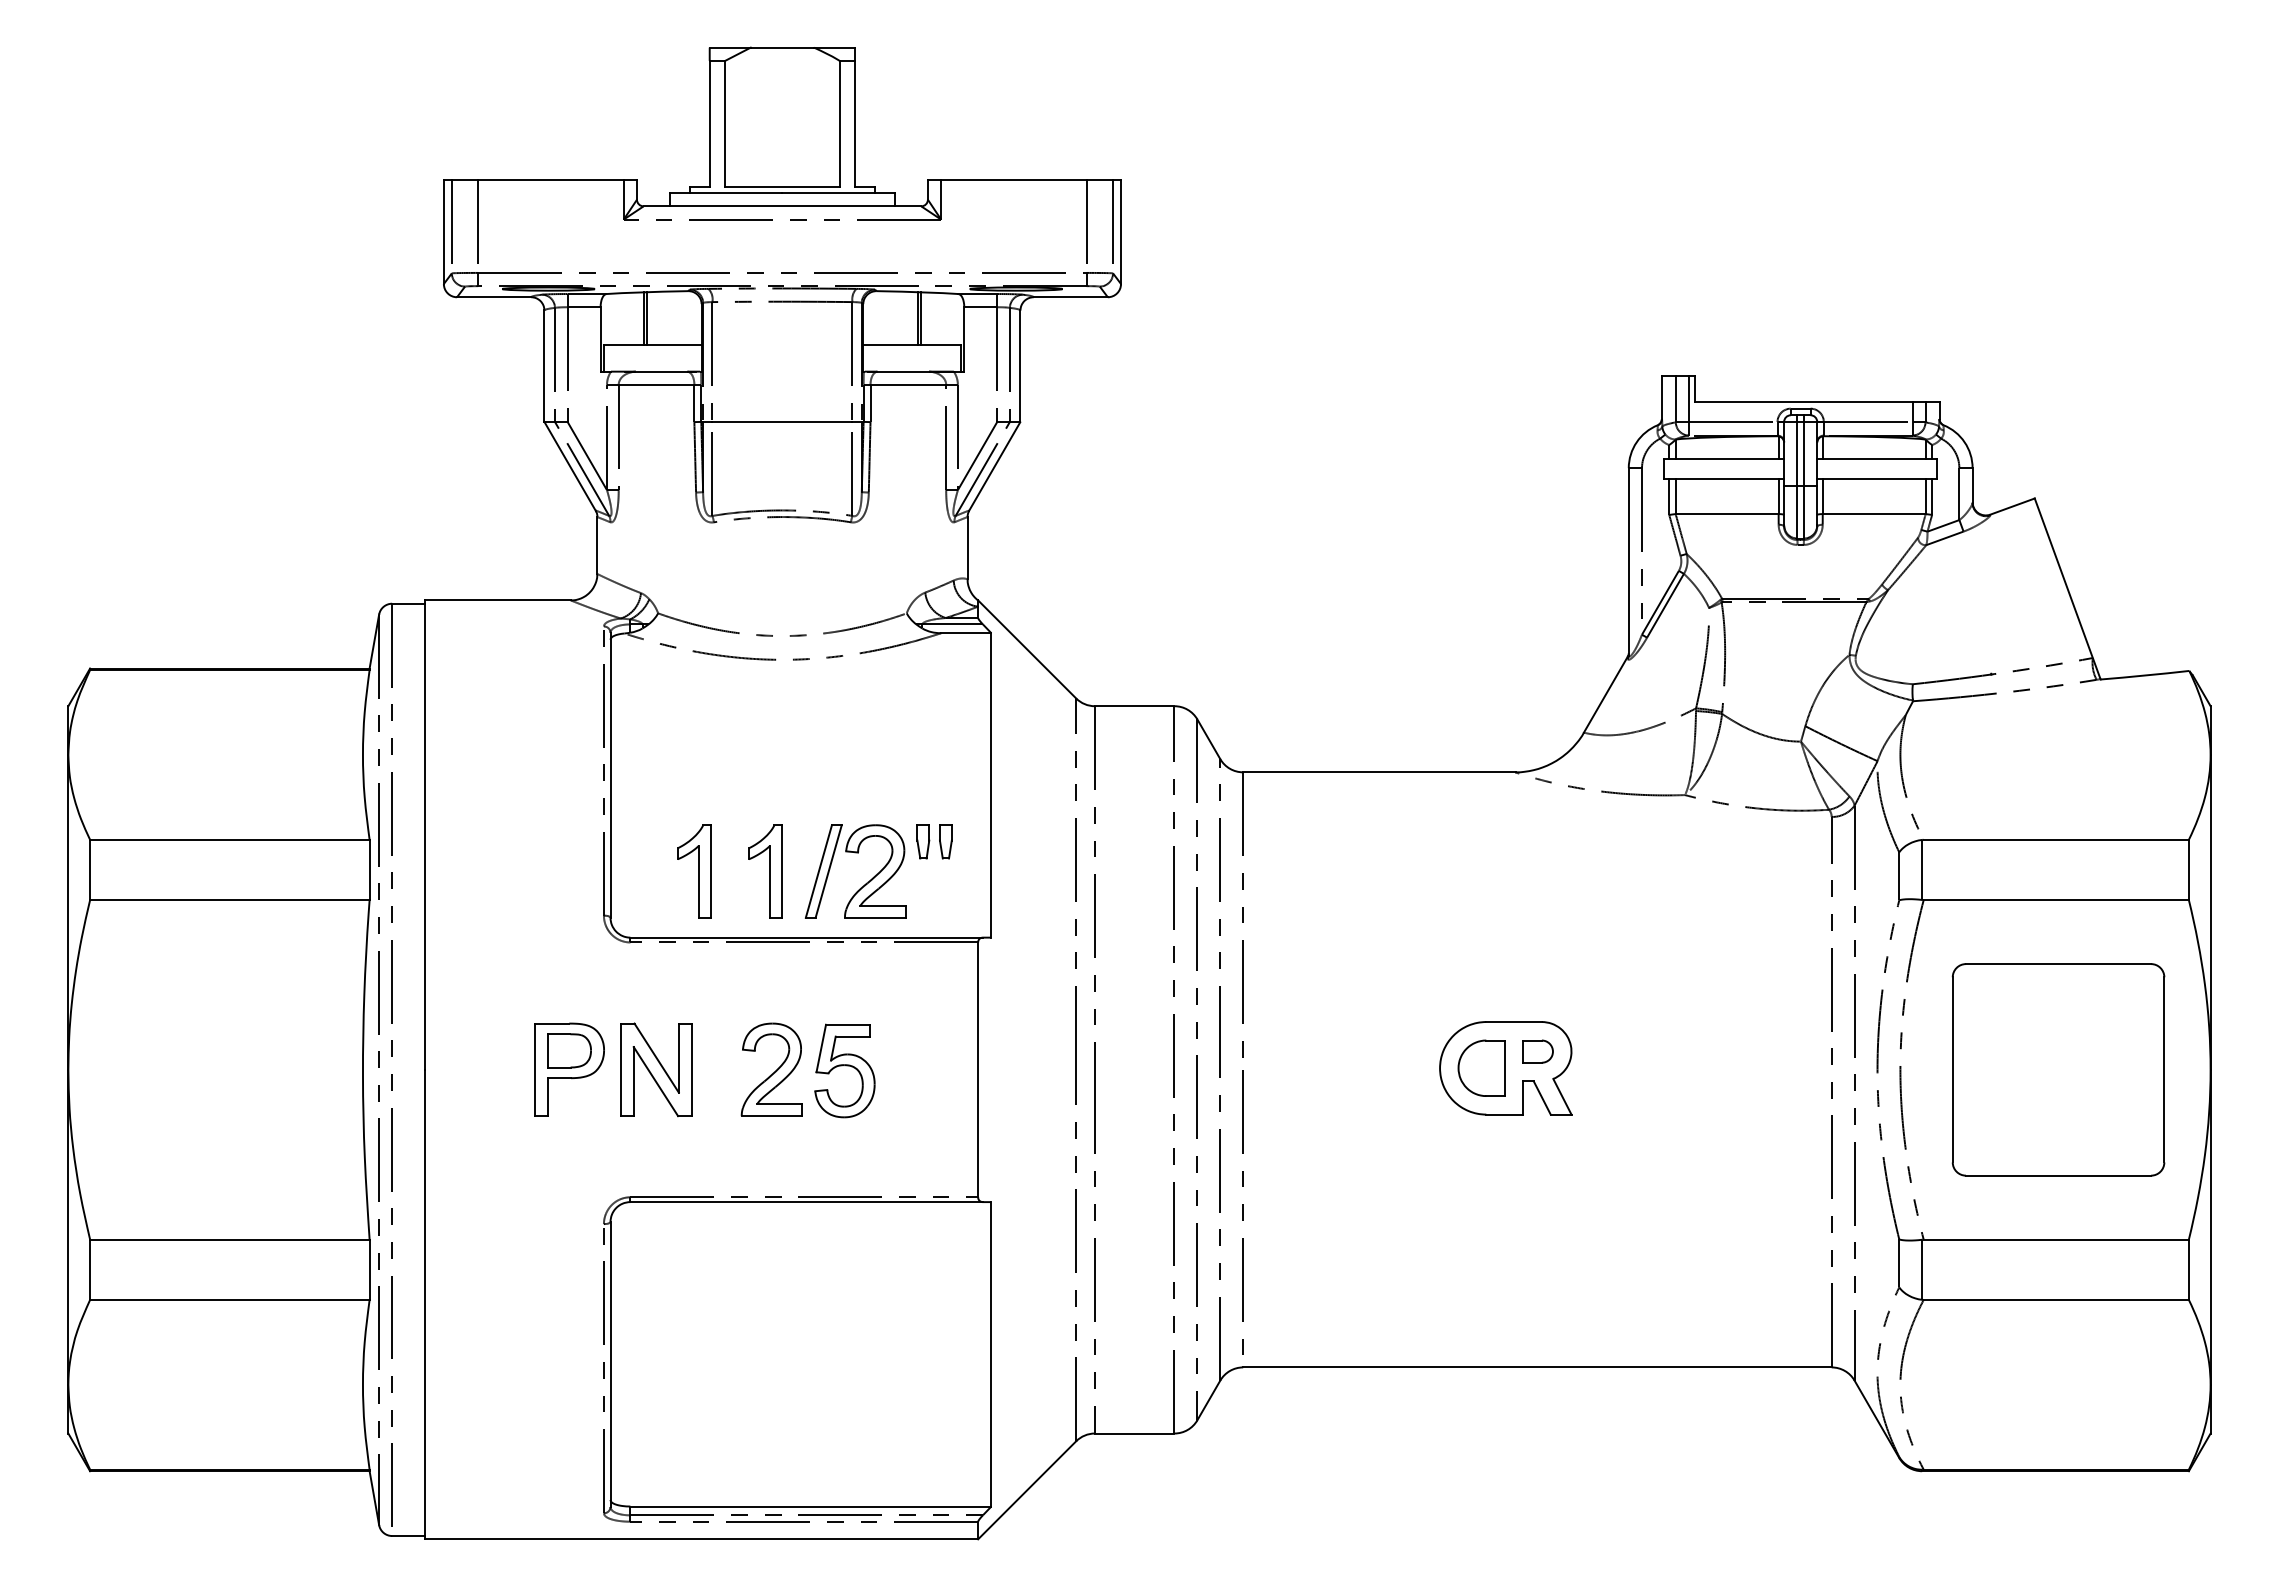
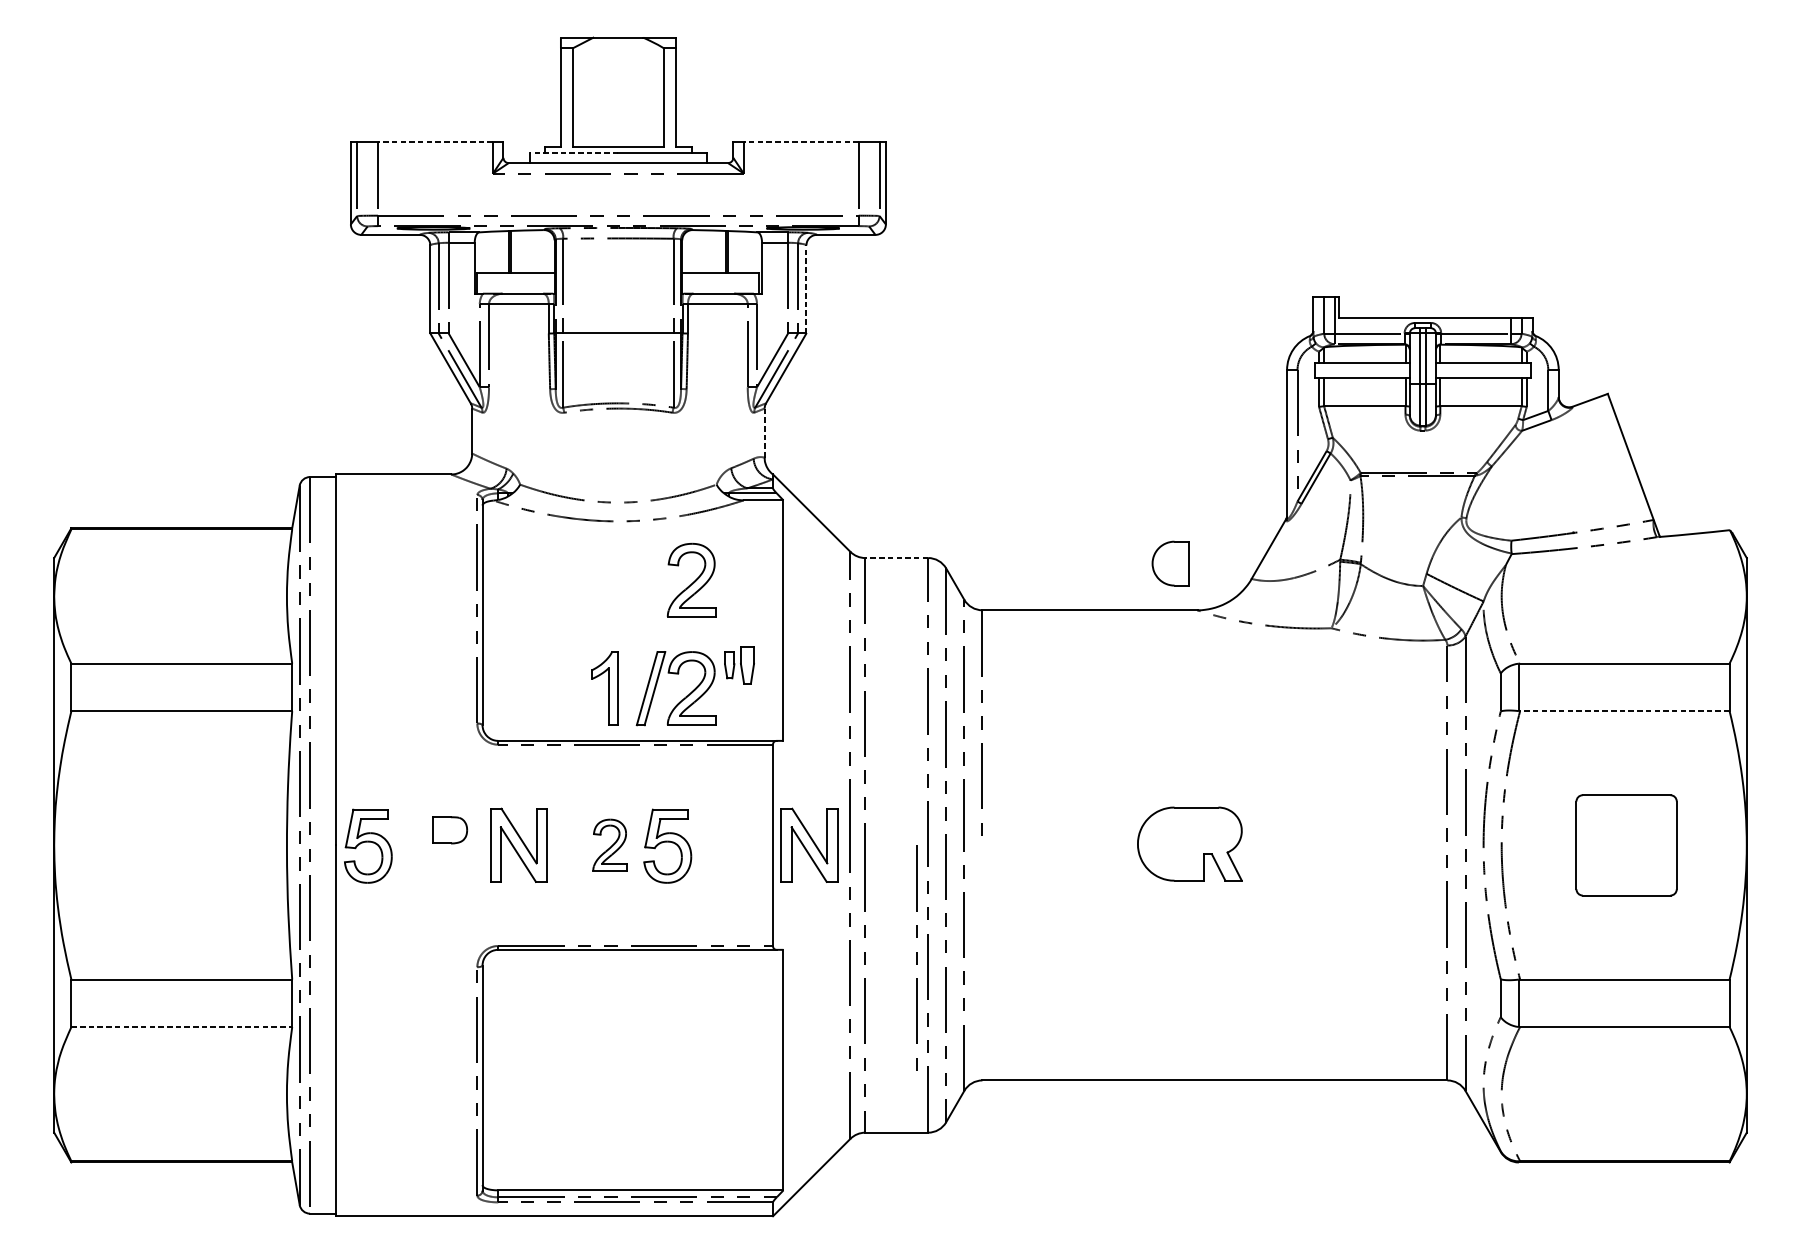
line: (551, 179) -> (435, 141), solid -> dashed
line: (1013, 179) -> (800, 141), solid -> dashed
line: (725, 193) -> (573, 152), solid -> dashed
line: (1020, 366) -> (806, 289), solid -> dashed
line: (967, 547) -> (764, 432), solid -> dashed
line: (1134, 706) -> (896, 558), solid -> dashed
part: (875, 734) -> (691, 580), added
part: (945, 841) -> (747, 664), size x1.4
part: (694, 871) -> (548, 688), removed
line: (2056, 900) -> (1625, 711), solid -> dashed
part: (1537, 1051) -> (1214, 830), removed
part: (1481, 1067) -> (1170, 563), moved
part: (569, 1069) -> (450, 845), removed
part: (771, 1069) -> (609, 845), size x0.7
part: (1024, 1069) -> (809, 845), added
part: (2058, 1069) -> (1626, 845), size x0.6
part: (465, 1070) -> (367, 845), added
line: (1242, 1212) -> (916, 958), moved
line: (229, 1299) -> (181, 1026), solid -> dashed

